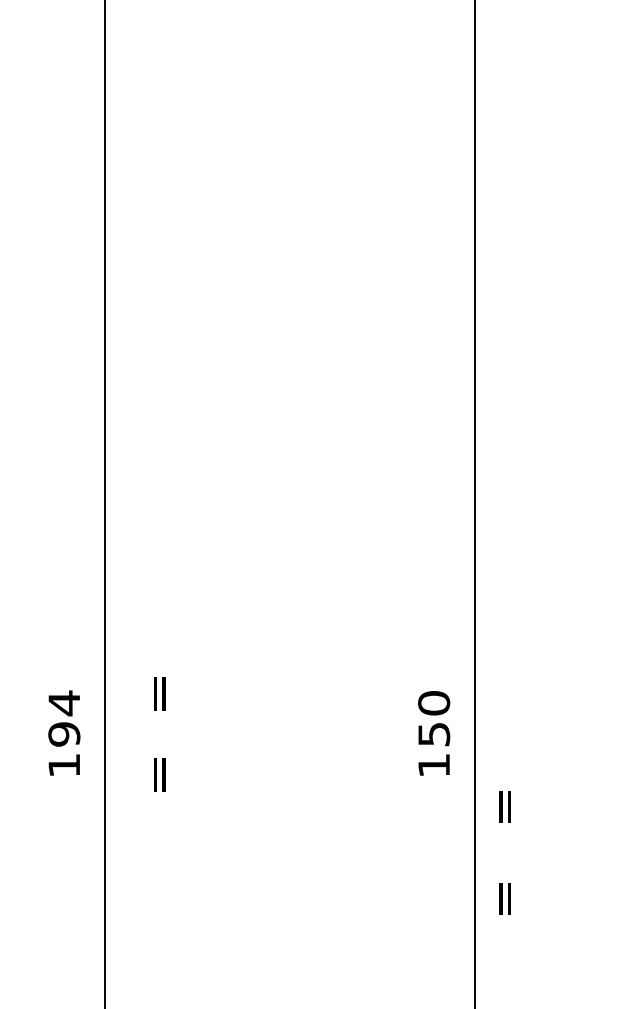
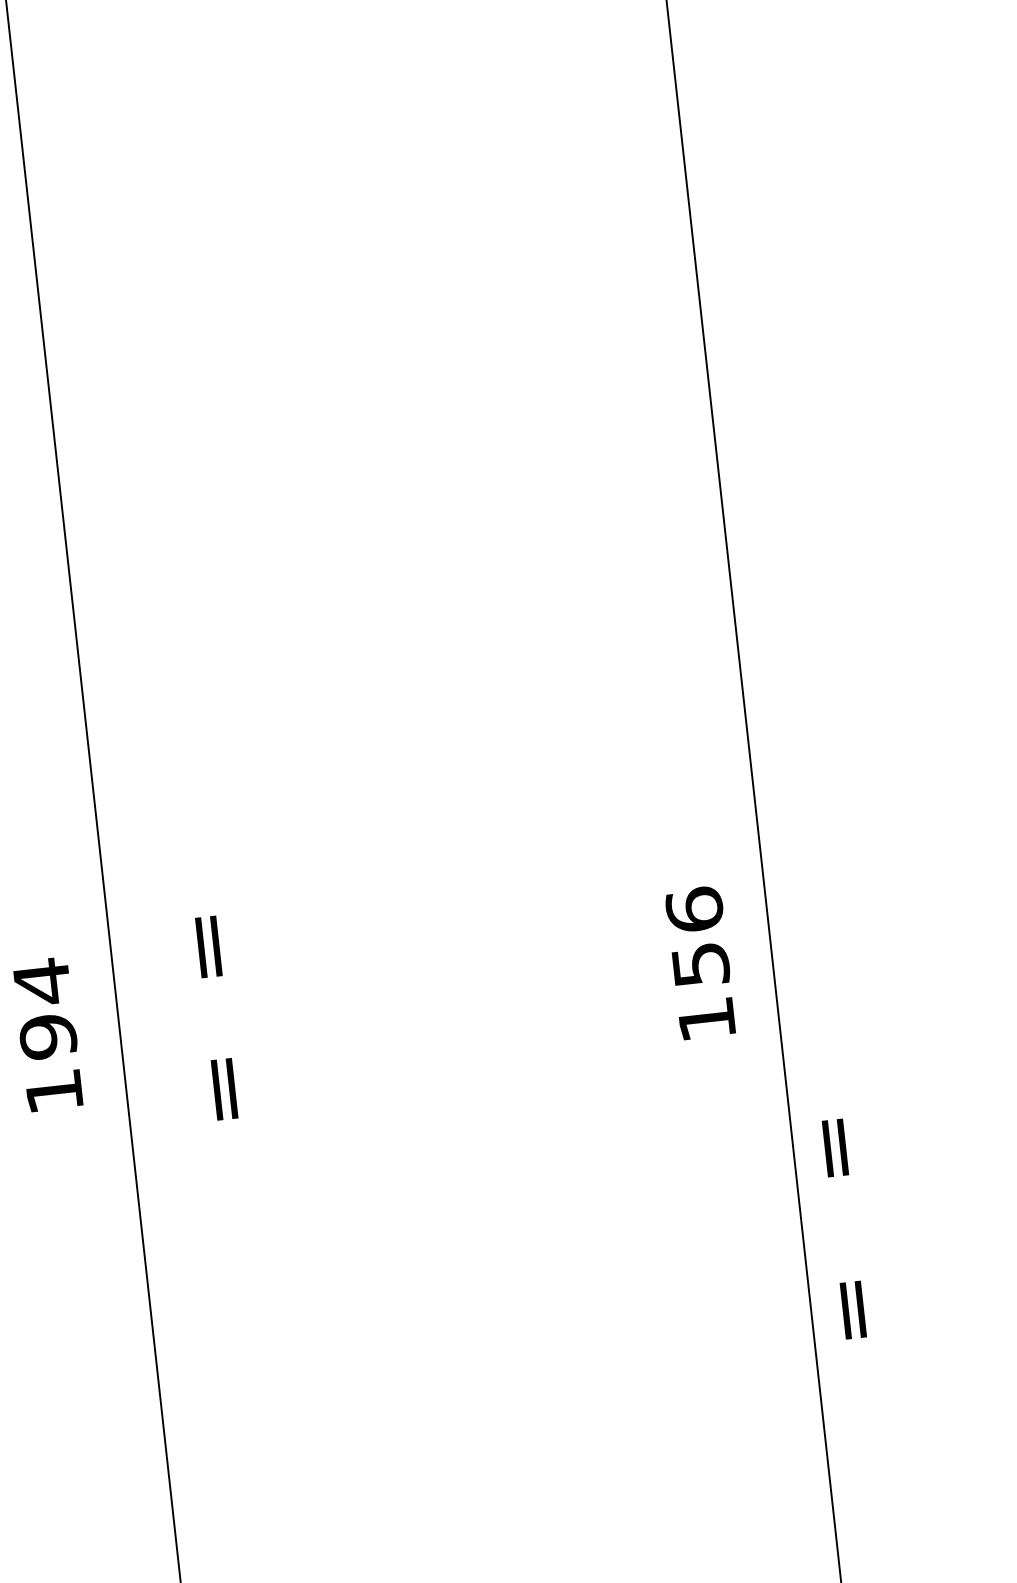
text: (434, 702) -> (695, 908), 150 -> 156
text: (504, 852) -> (843, 1227), moved

